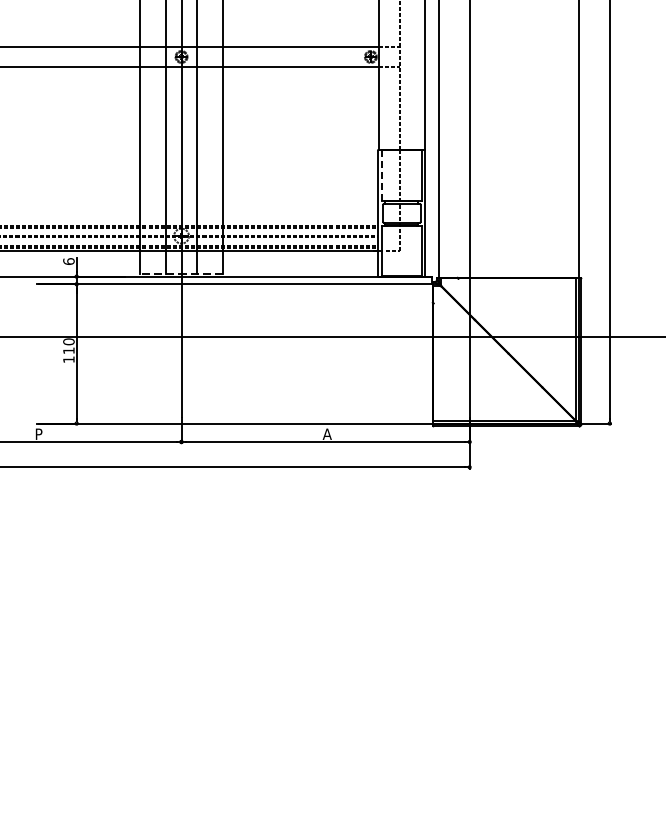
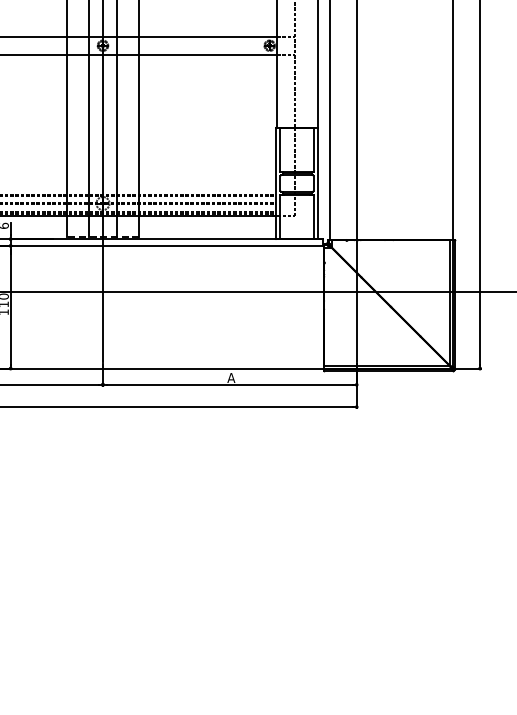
line: (382, 175) -> (279, 150), dashed -> solid

